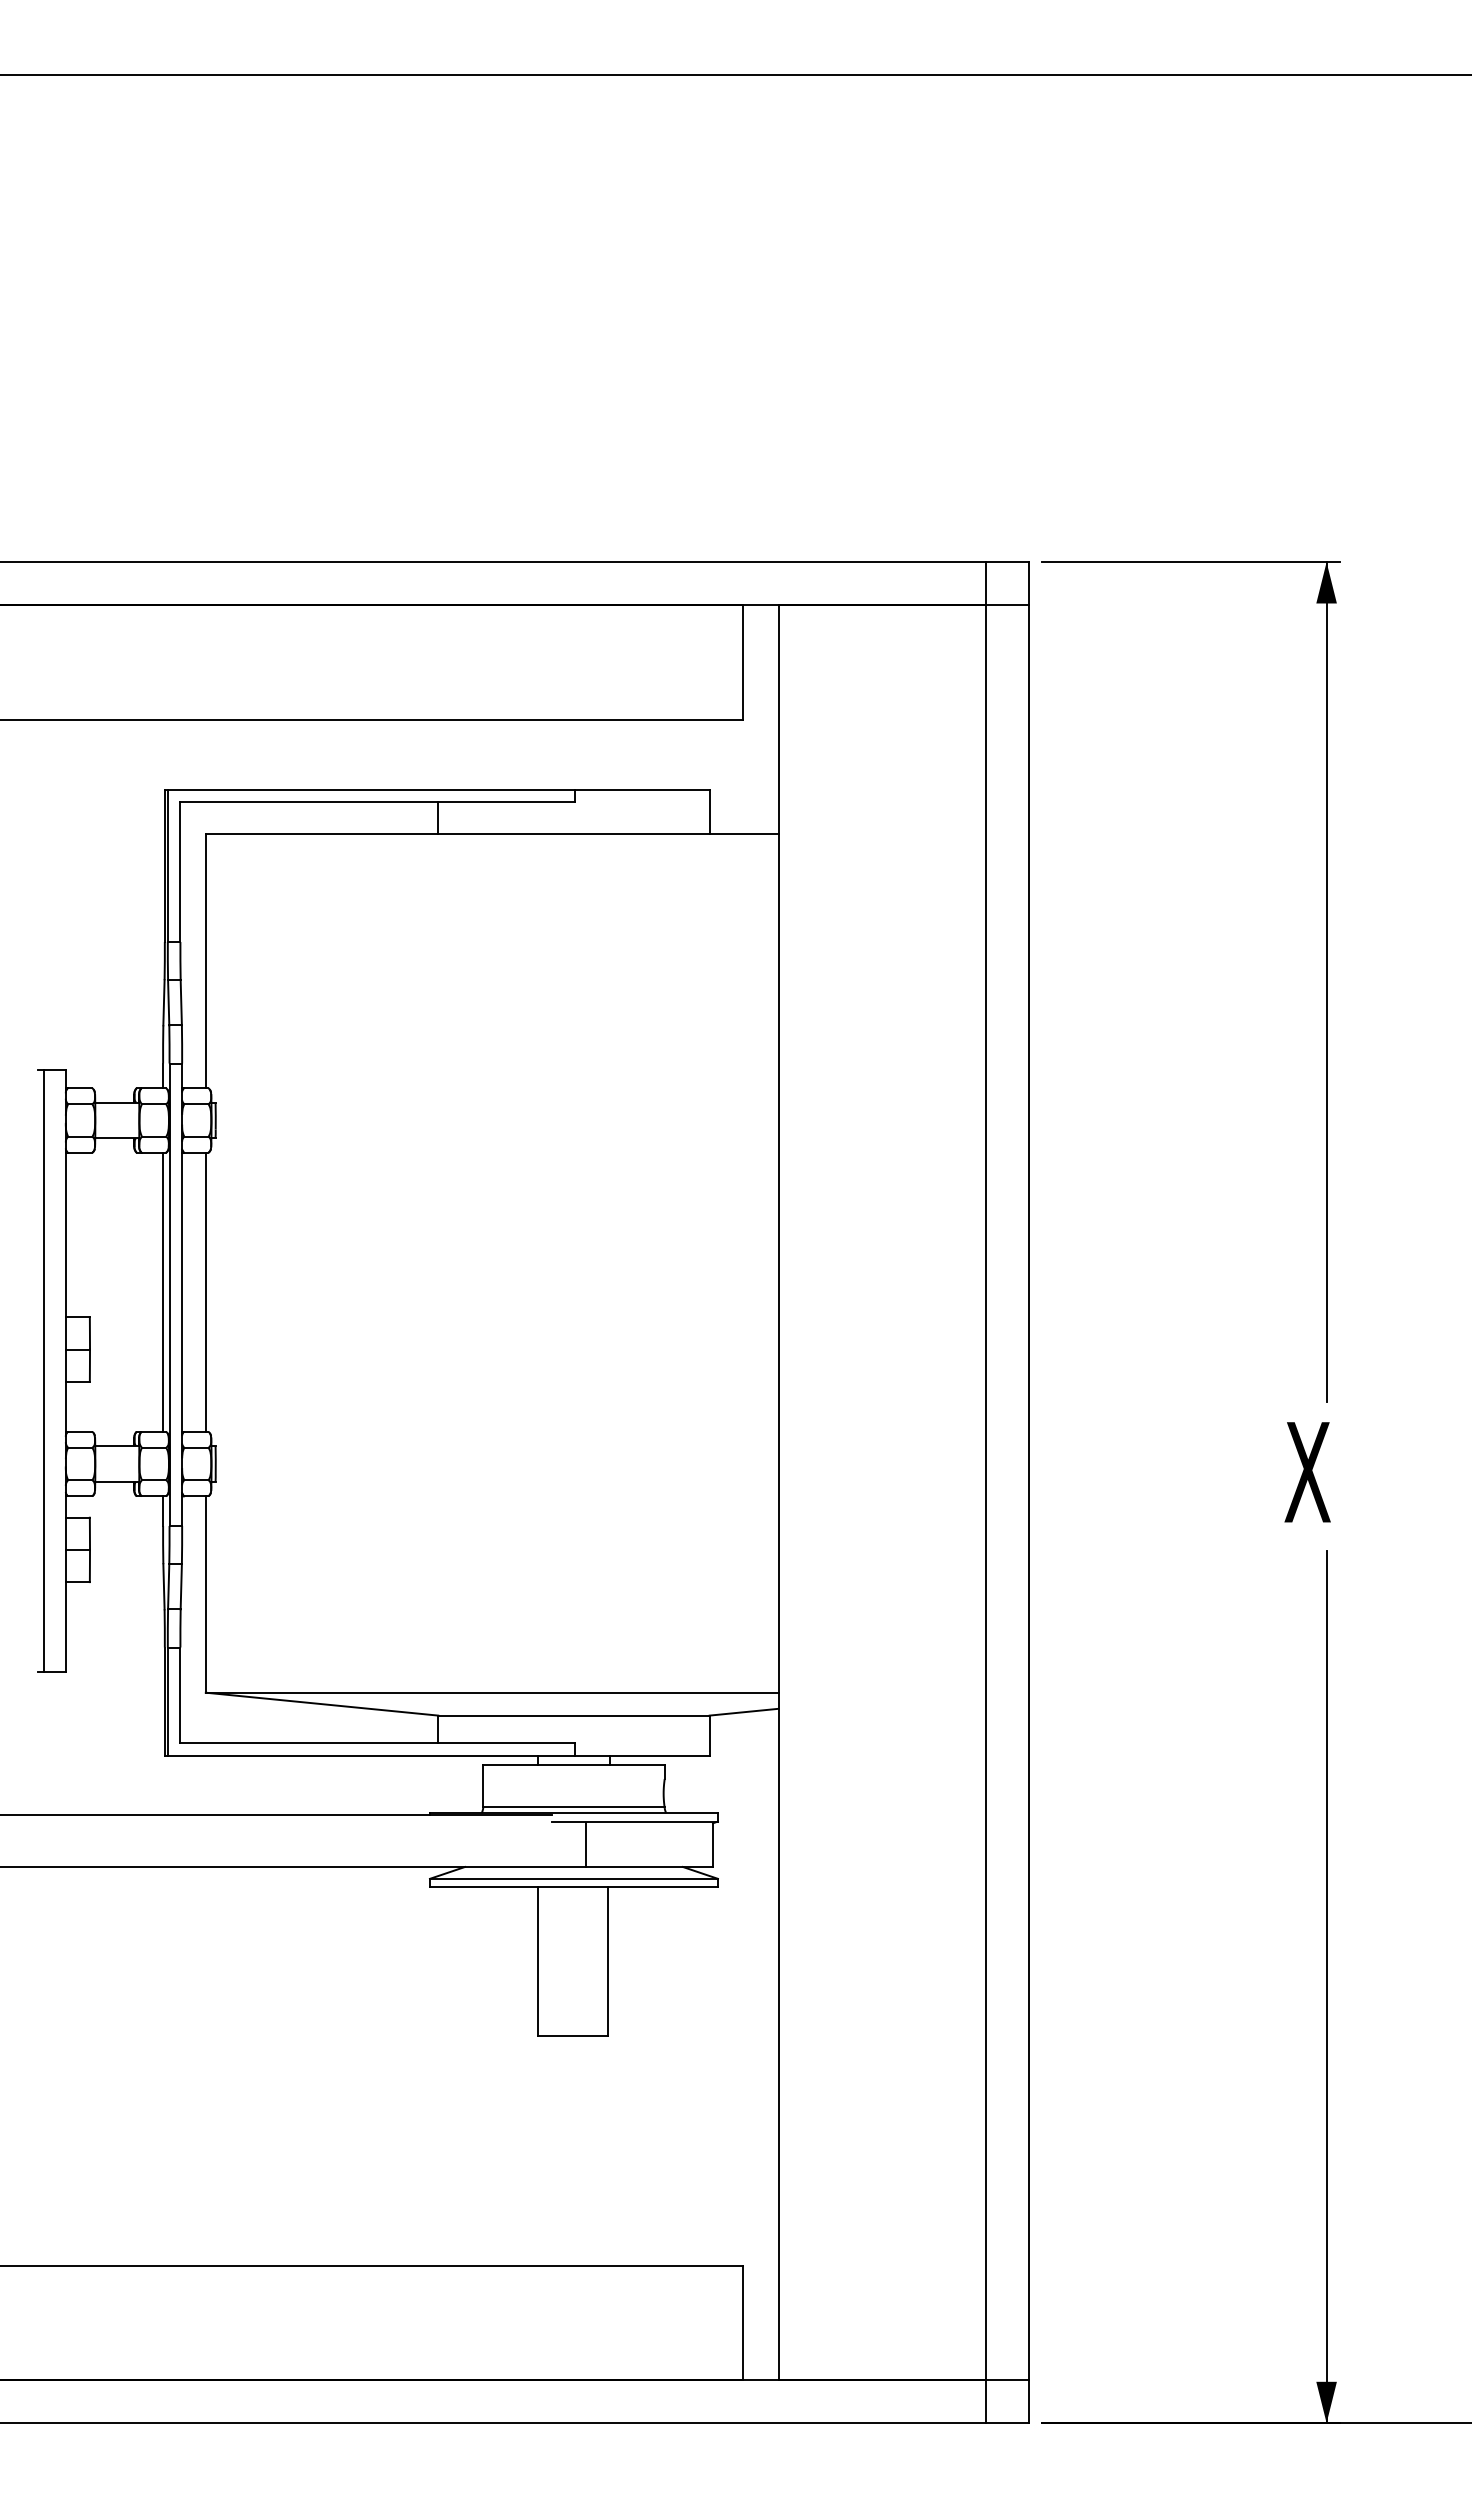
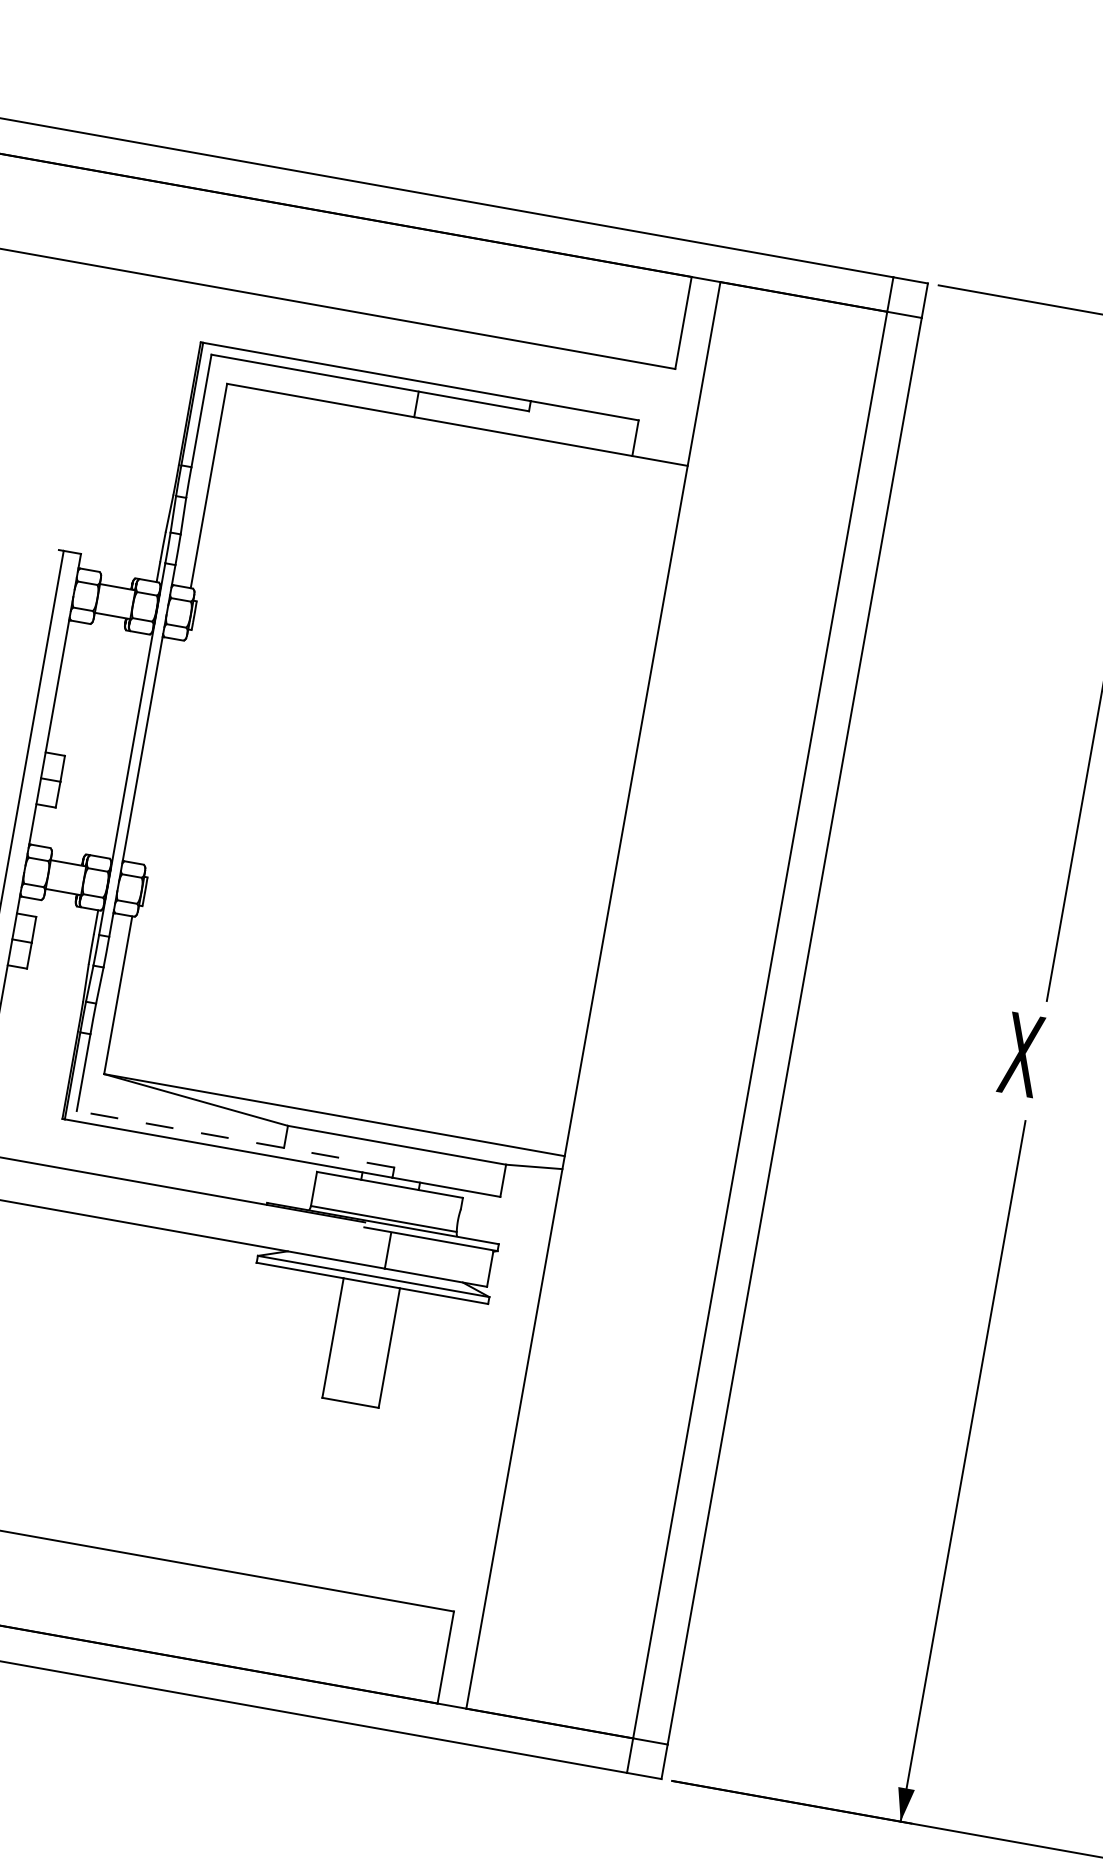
line: (163, 1291) -> (127, 745), removed
line: (205, 1291) -> (161, 751), removed
line: (377, 1743) -> (235, 1139), solid -> dashed

